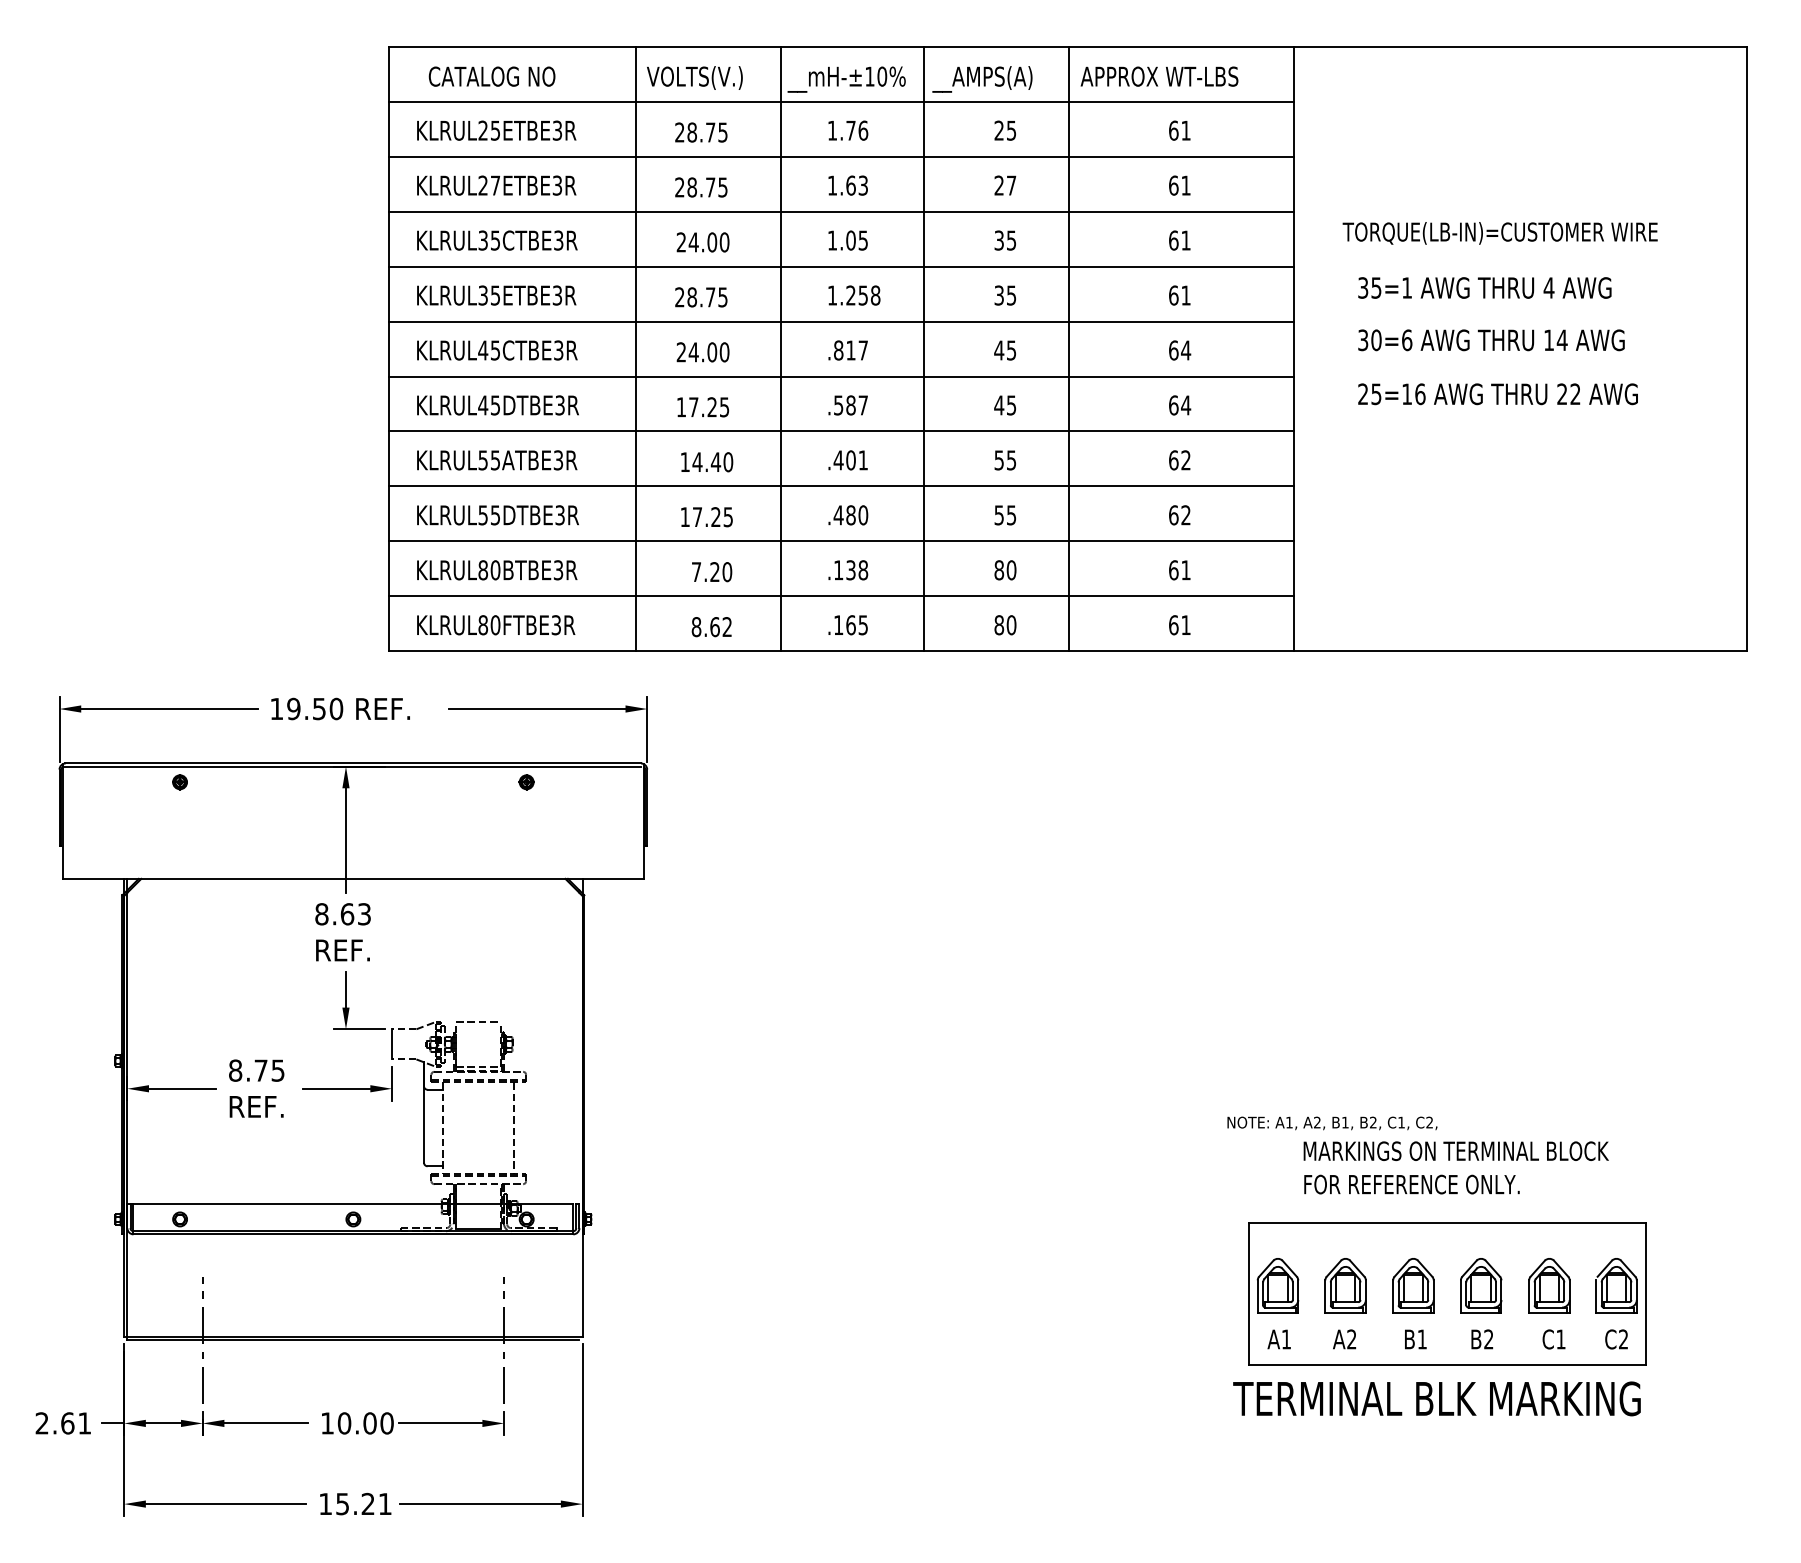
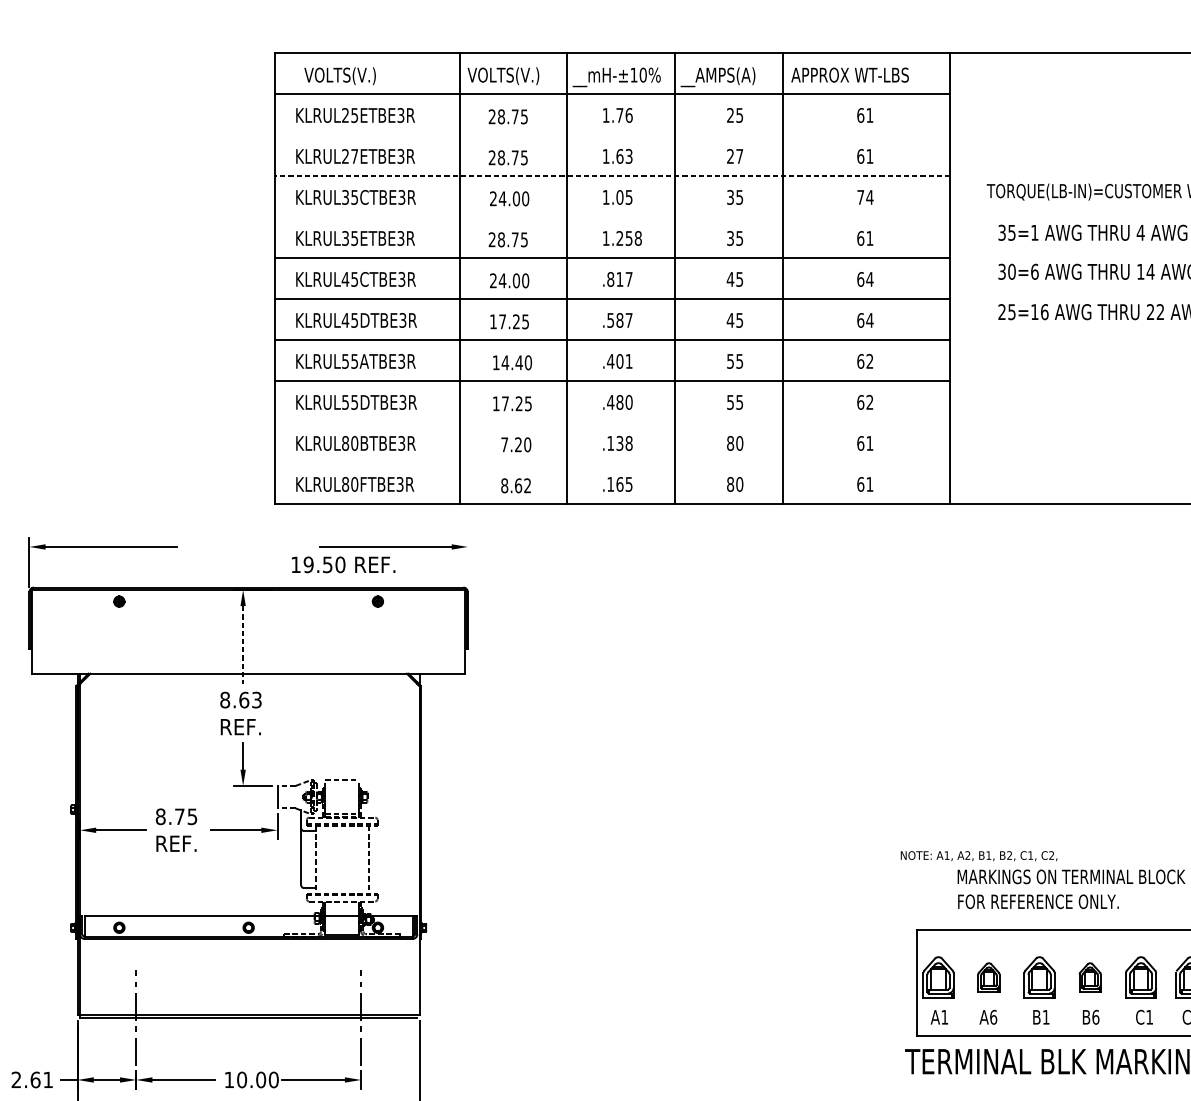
text: (491, 77) -> (351, 75), CATALOG NO -> VOLTS(V.)
line: (840, 156) -> (612, 134), removed
line: (840, 211) -> (612, 175), solid -> dashed
text: (1180, 240) -> (865, 197), 61 -> 74
line: (840, 266) -> (612, 216), removed
line: (840, 541) -> (612, 421), removed
line: (840, 596) -> (612, 463), removed
text: (340, 708) -> (343, 564), moved
line: (647, 729) -> (468, 562), removed
line: (345, 840) -> (242, 645), solid -> dashed
part: (1345, 1285) -> (988, 977), size x0.7
part: (1481, 1285) -> (1090, 977), size x0.7
text: (1351, 1339) -> (993, 1017), A2 -> A6
text: (1488, 1339) -> (1095, 1017), B2 -> B6

